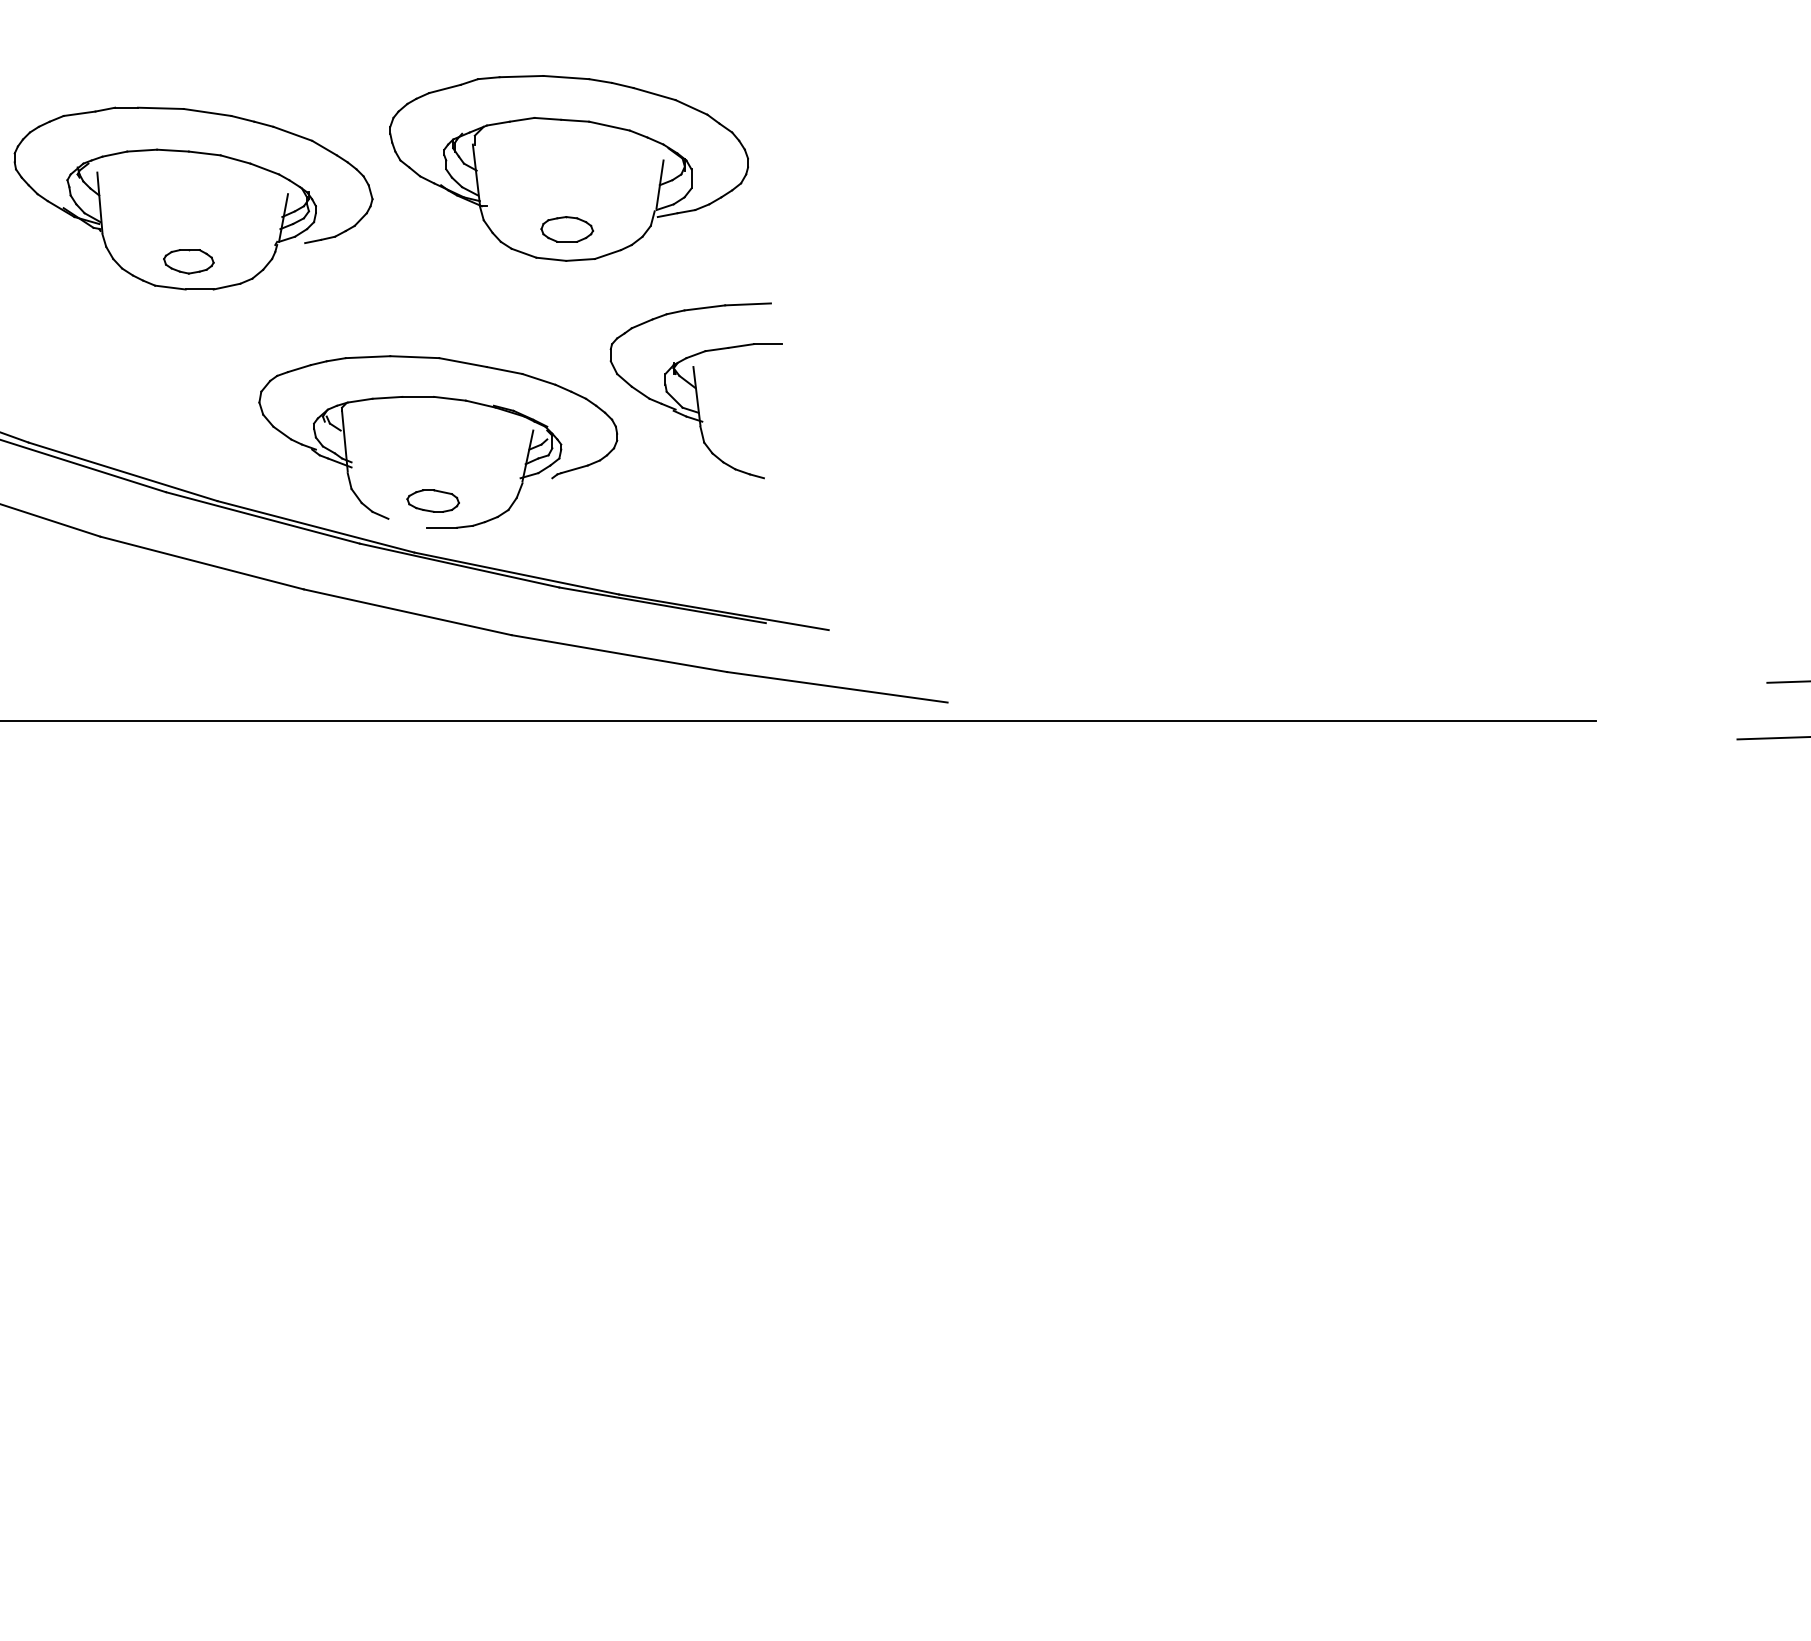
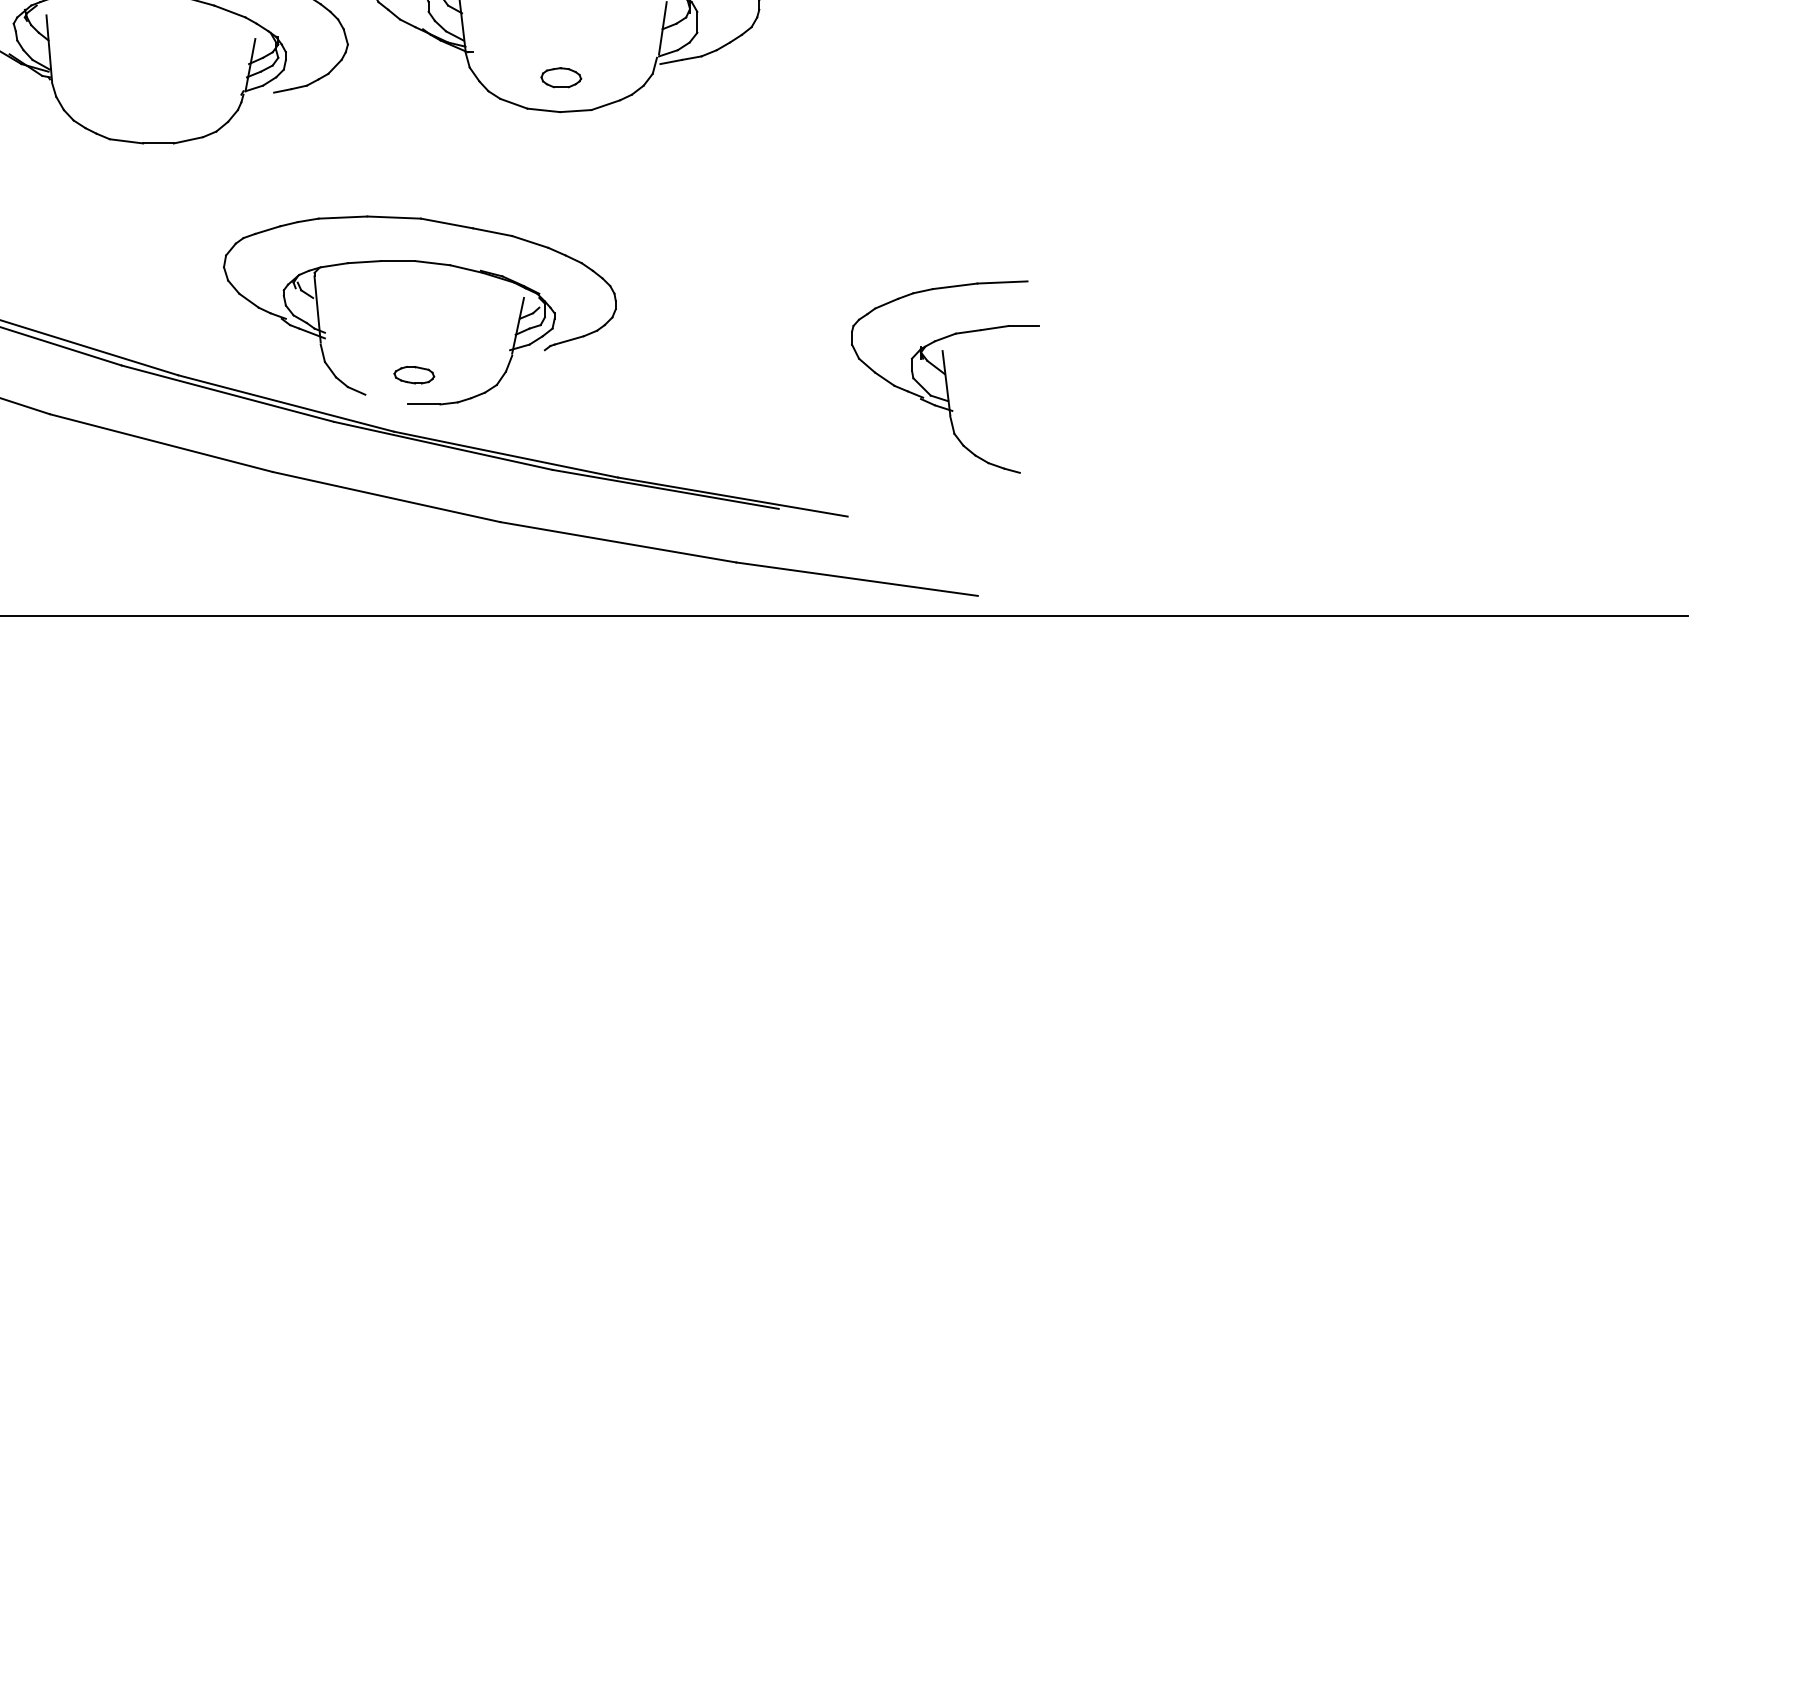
part: (567, 229) -> (561, 77), size x0.7
part: (188, 261) -> (146, 112), removed
part: (695, 390) -> (944, 376), moved
part: (432, 500) -> (413, 374), size x0.7

